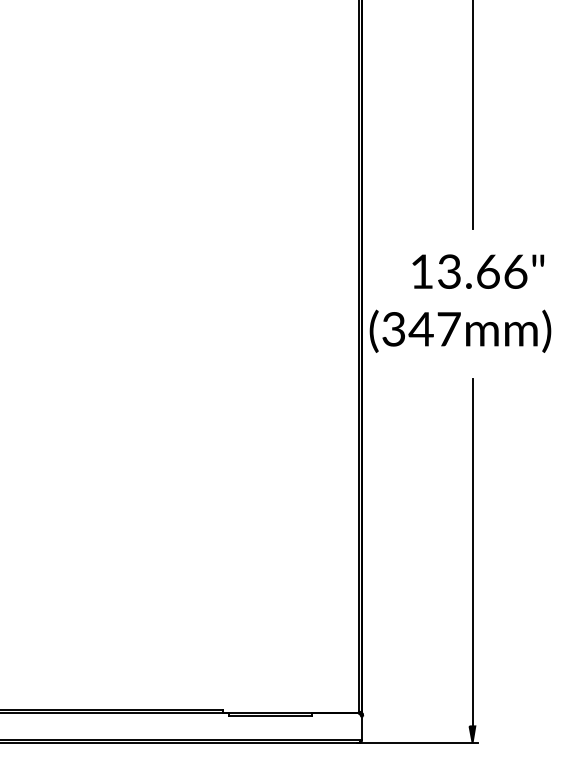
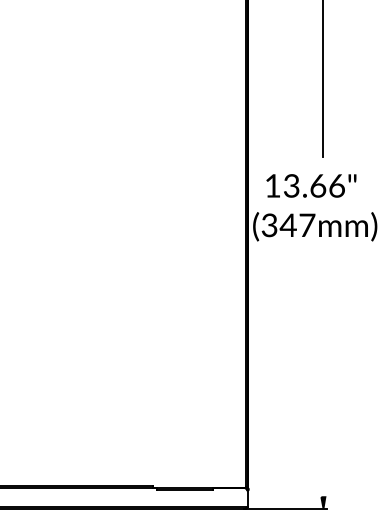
text: (478, 271) -> (311, 185), moved
line: (472, 552) -> (323, 378), removed

